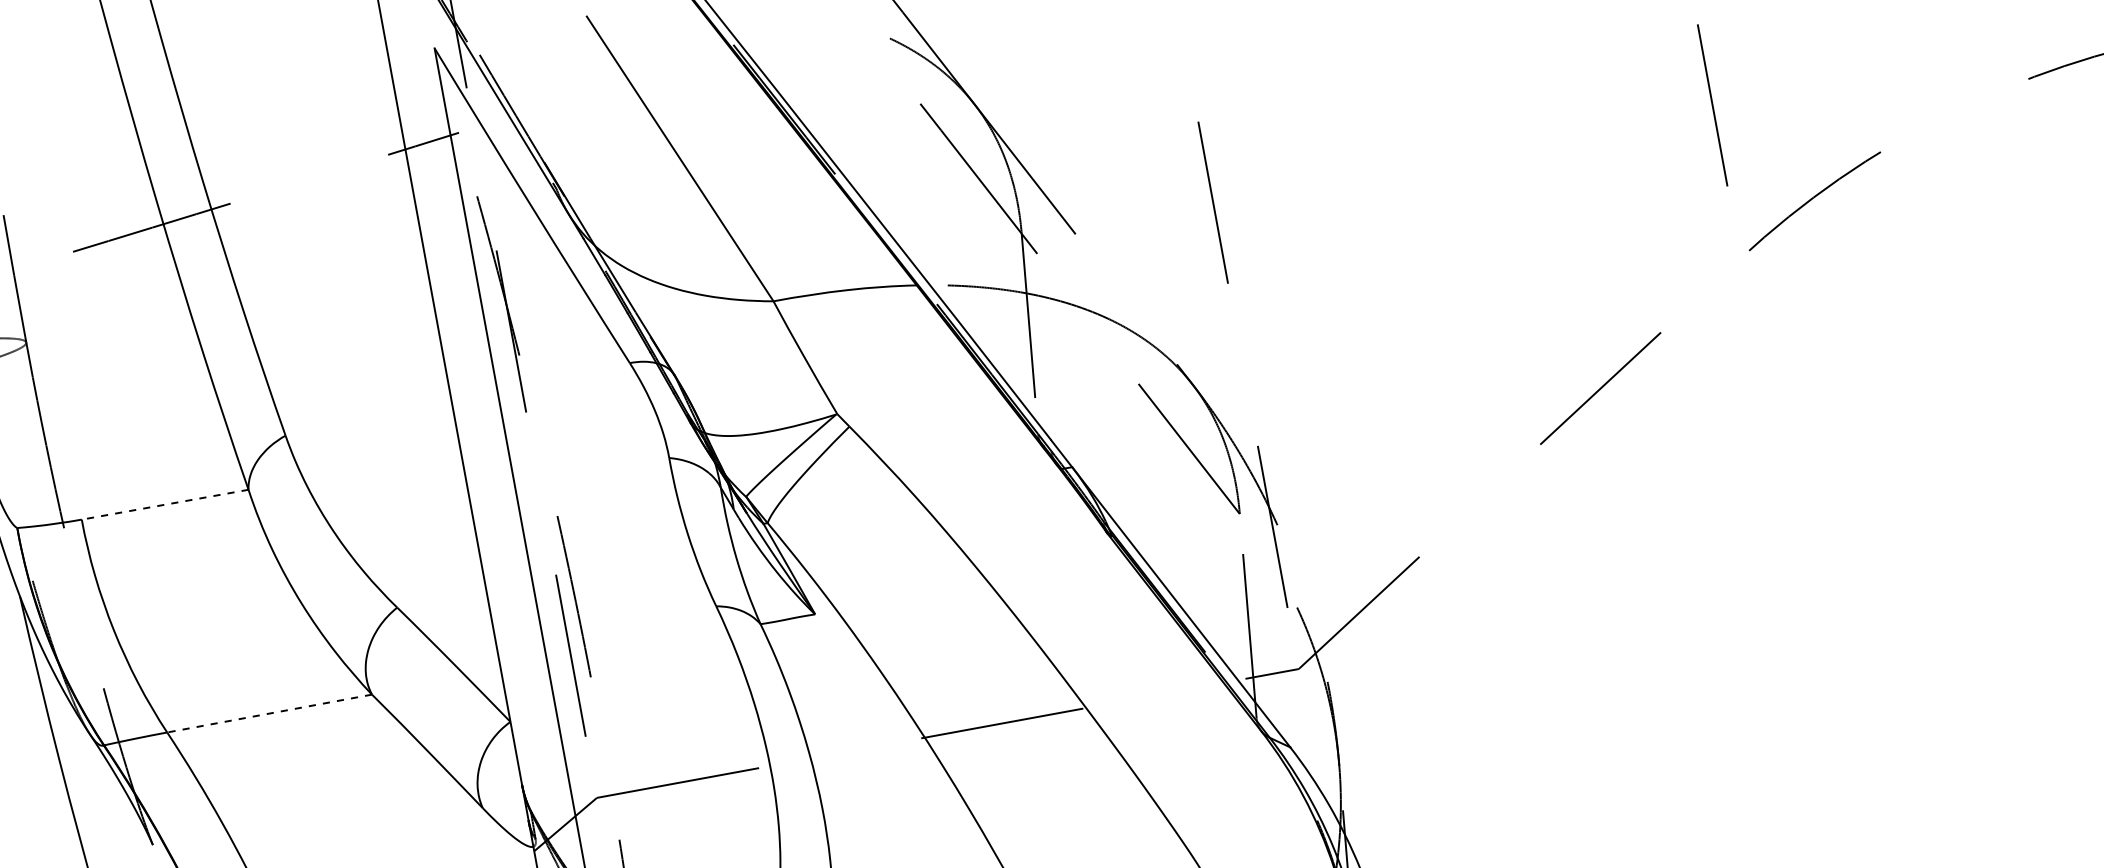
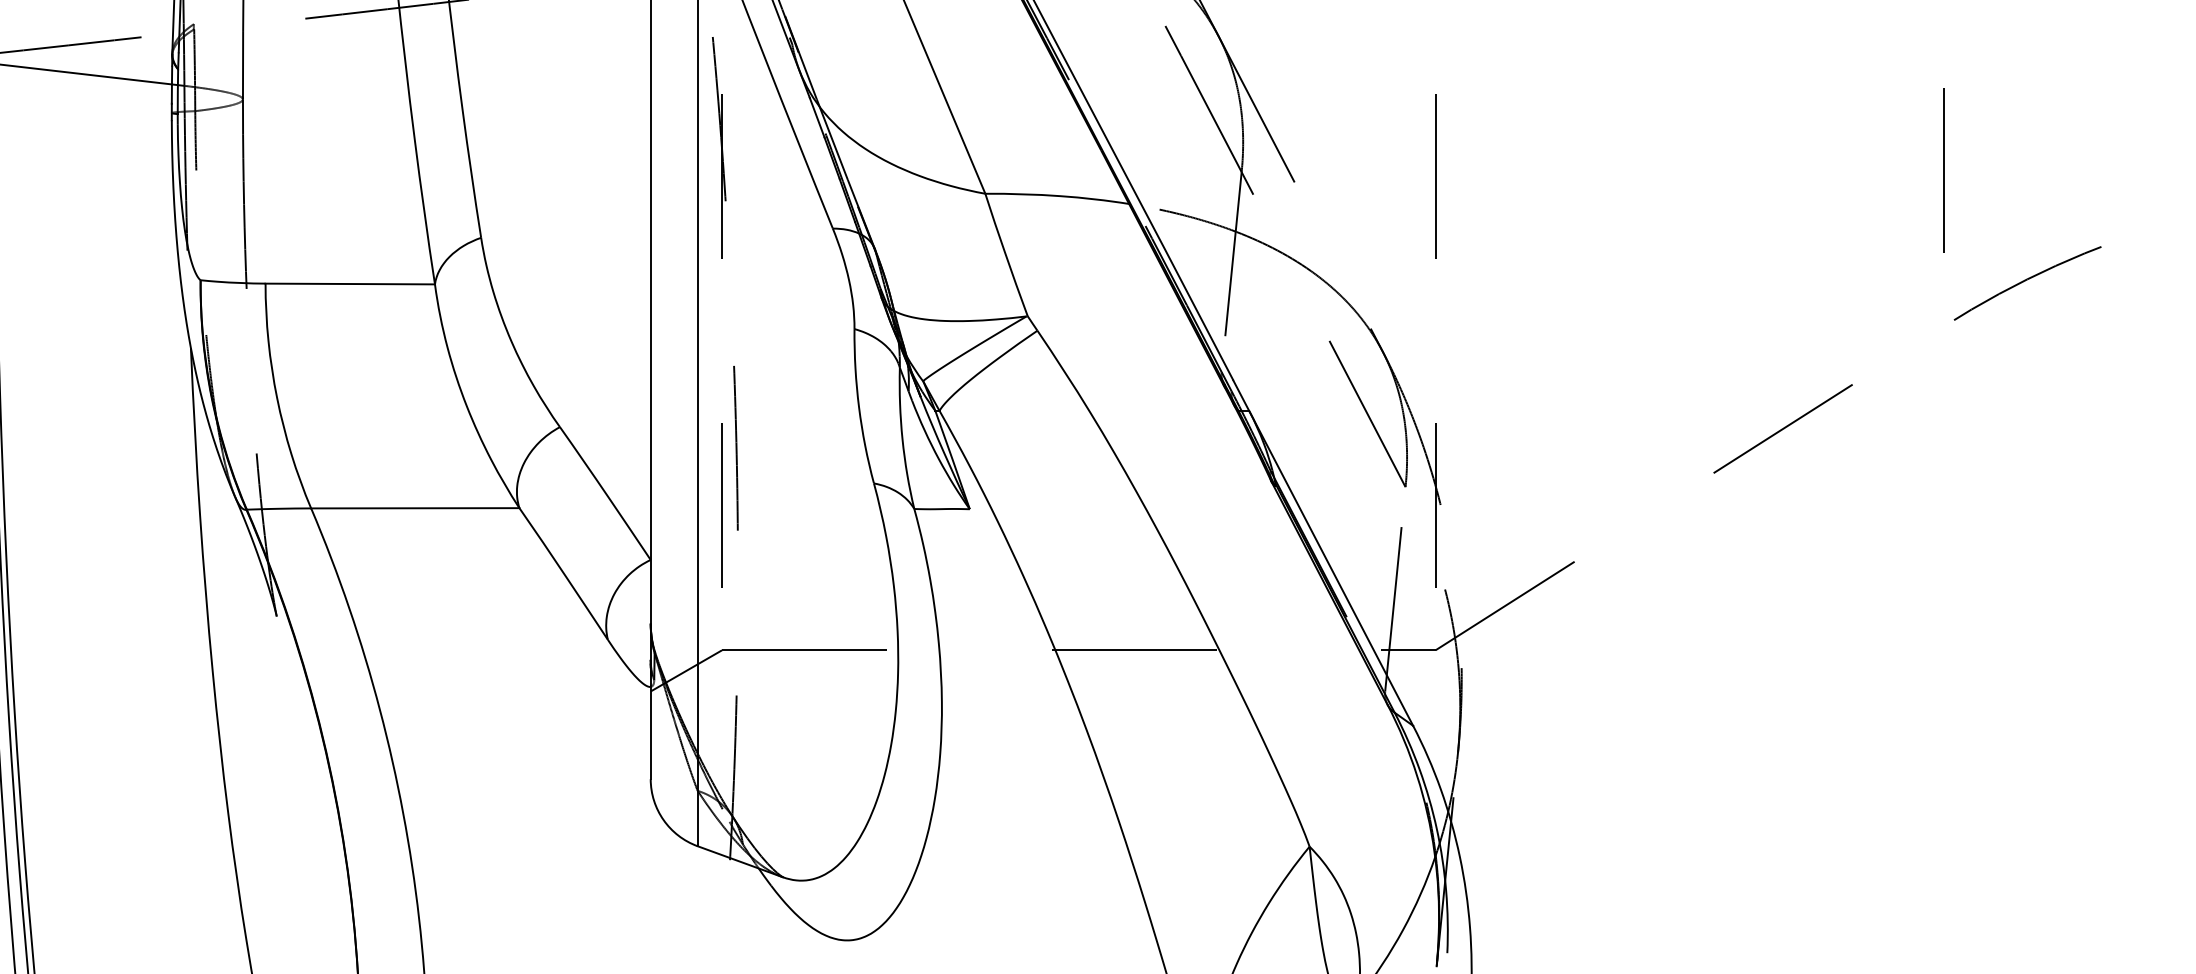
line: (165, 505) -> (350, 284), dashed -> solid
line: (268, 713) -> (414, 508), dashed -> solid

